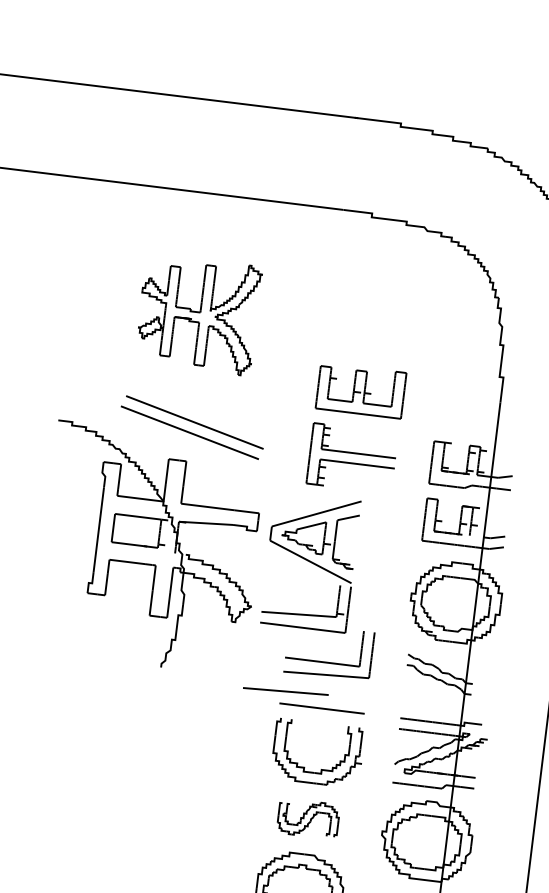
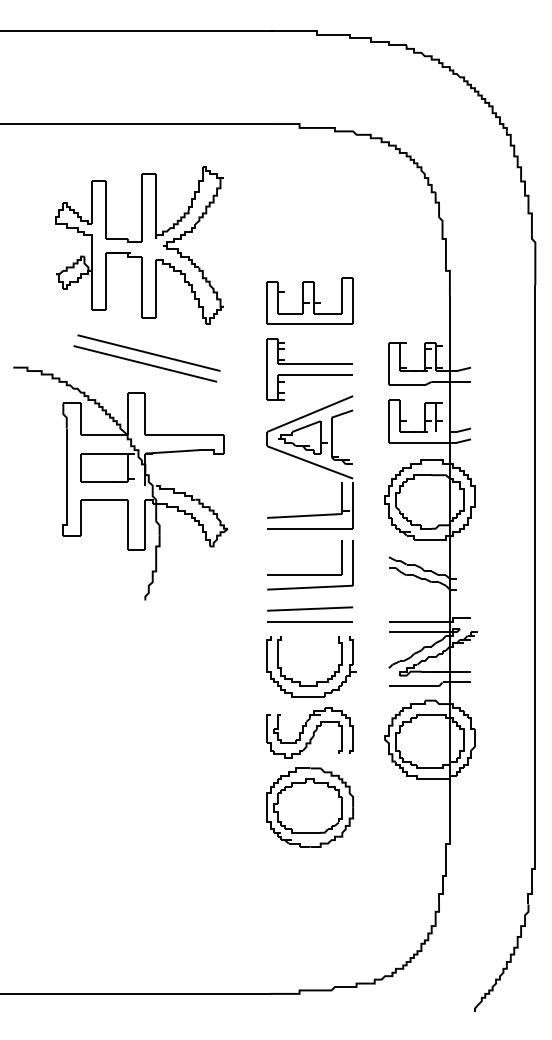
part: (198, 314) -> (139, 245), size x1.43
part: (310, 561) -> (309, 462), moved
line: (286, 691) -> (310, 608), moved
part: (307, 818) -> (309, 732), size x1.43

